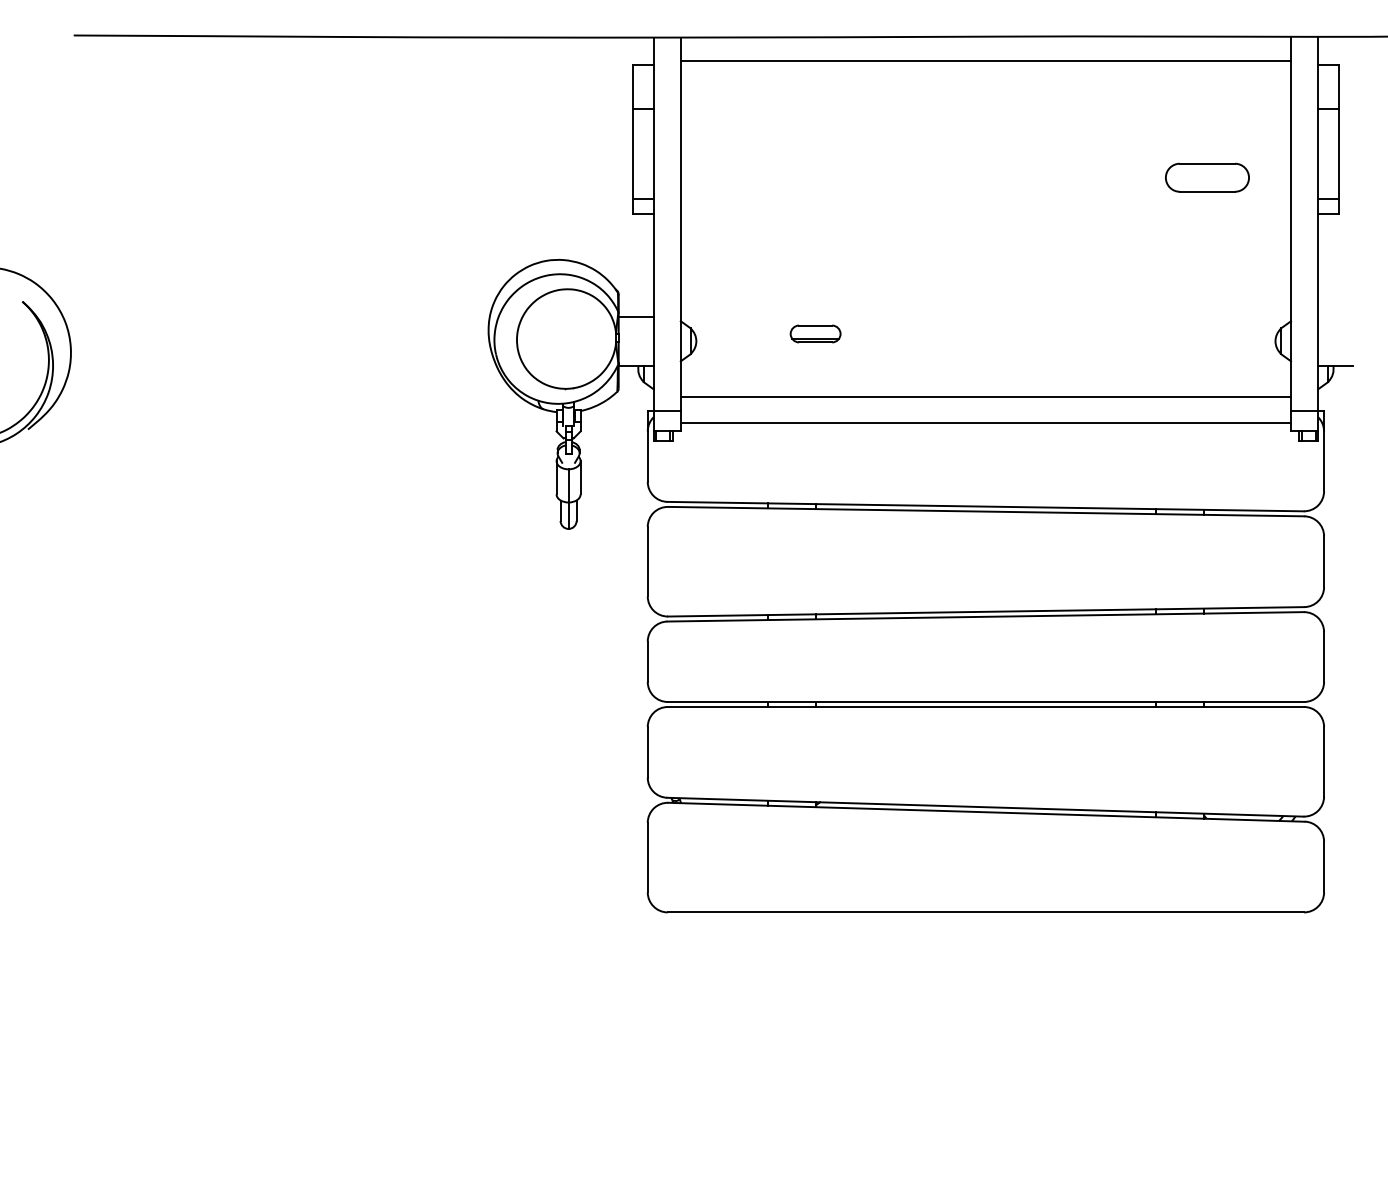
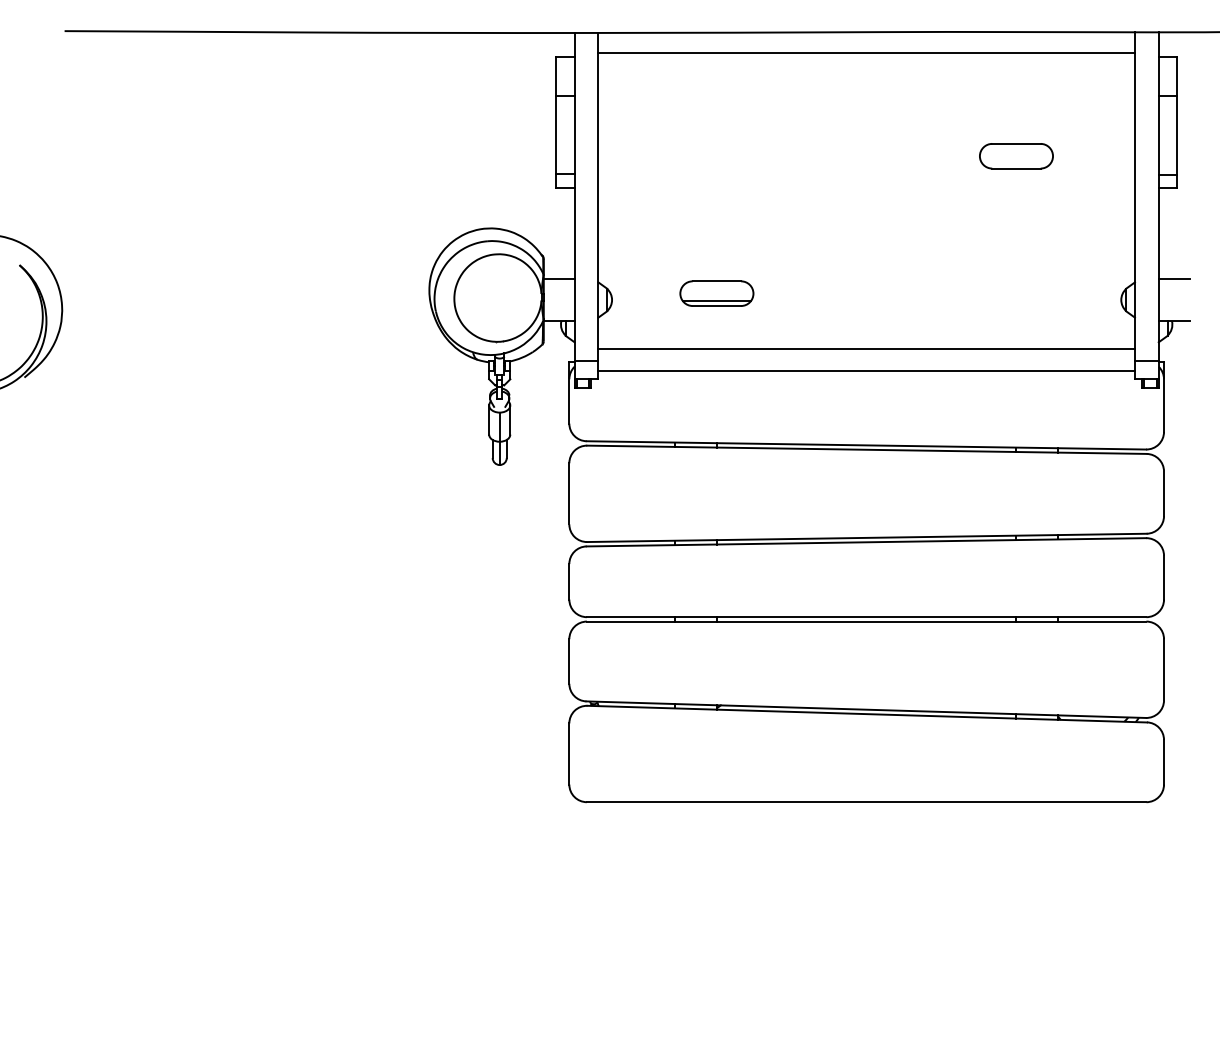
part: (1207, 178) -> (1016, 156), moved
line: (1334, 316) -> (1173, 278), added
part: (815, 333) -> (716, 293), size x1.67

